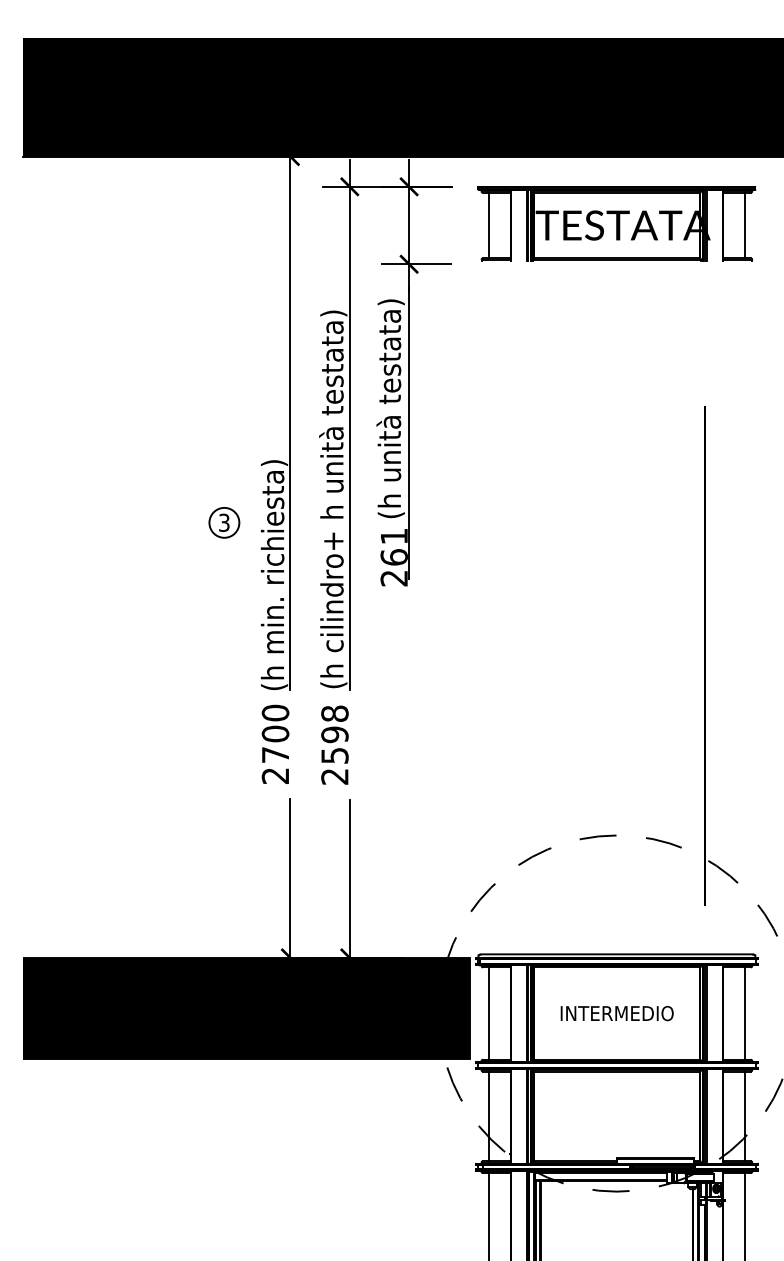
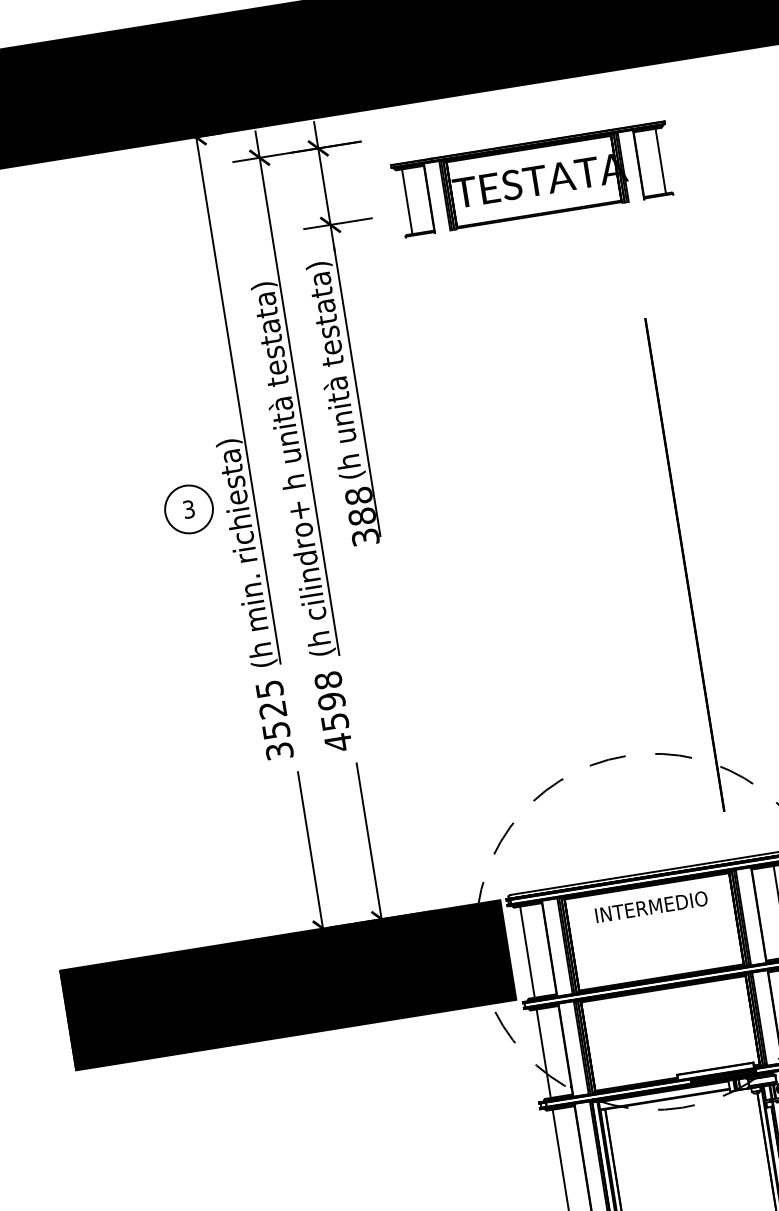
part: (616, 223) -> (533, 179), moved
circle: (224, 522) -> (189, 509), size x1.6
text: (394, 557) -> (362, 516), 261 -> 388
text: (275, 743) -> (274, 719), 2700 -> 3525
text: (334, 776) -> (337, 742), 2598 -> 4598
text: (616, 1013) -> (650, 907), moved

